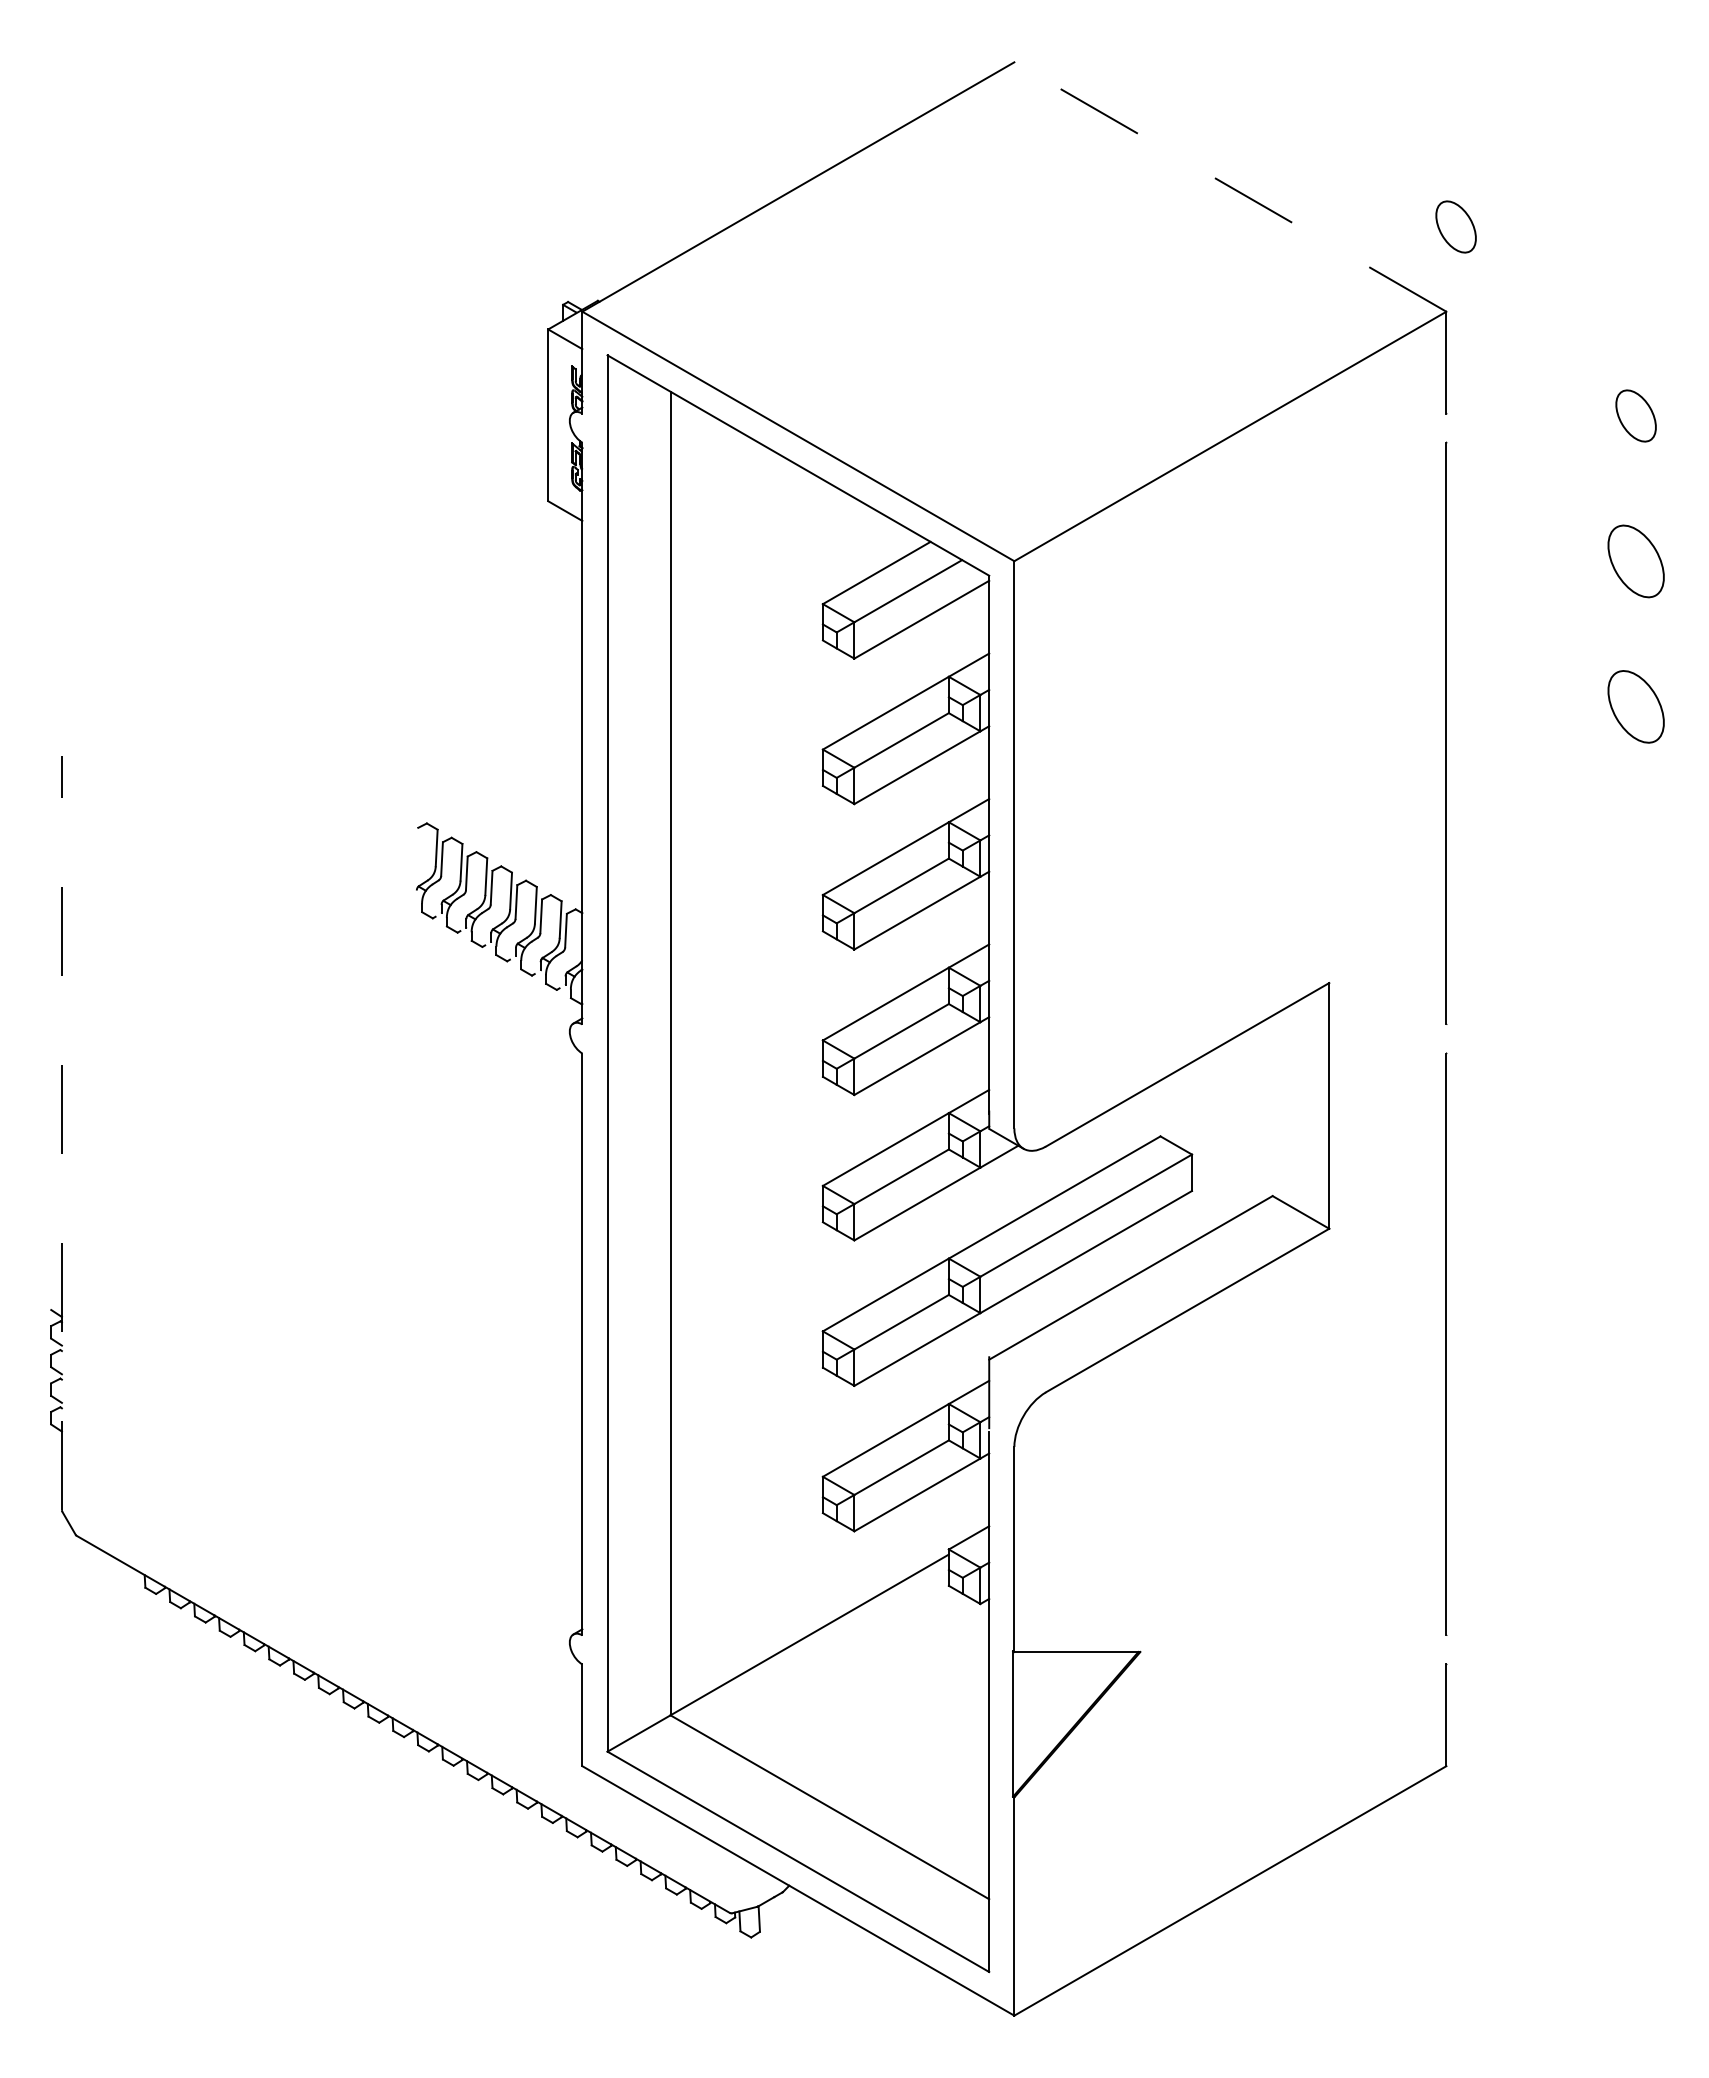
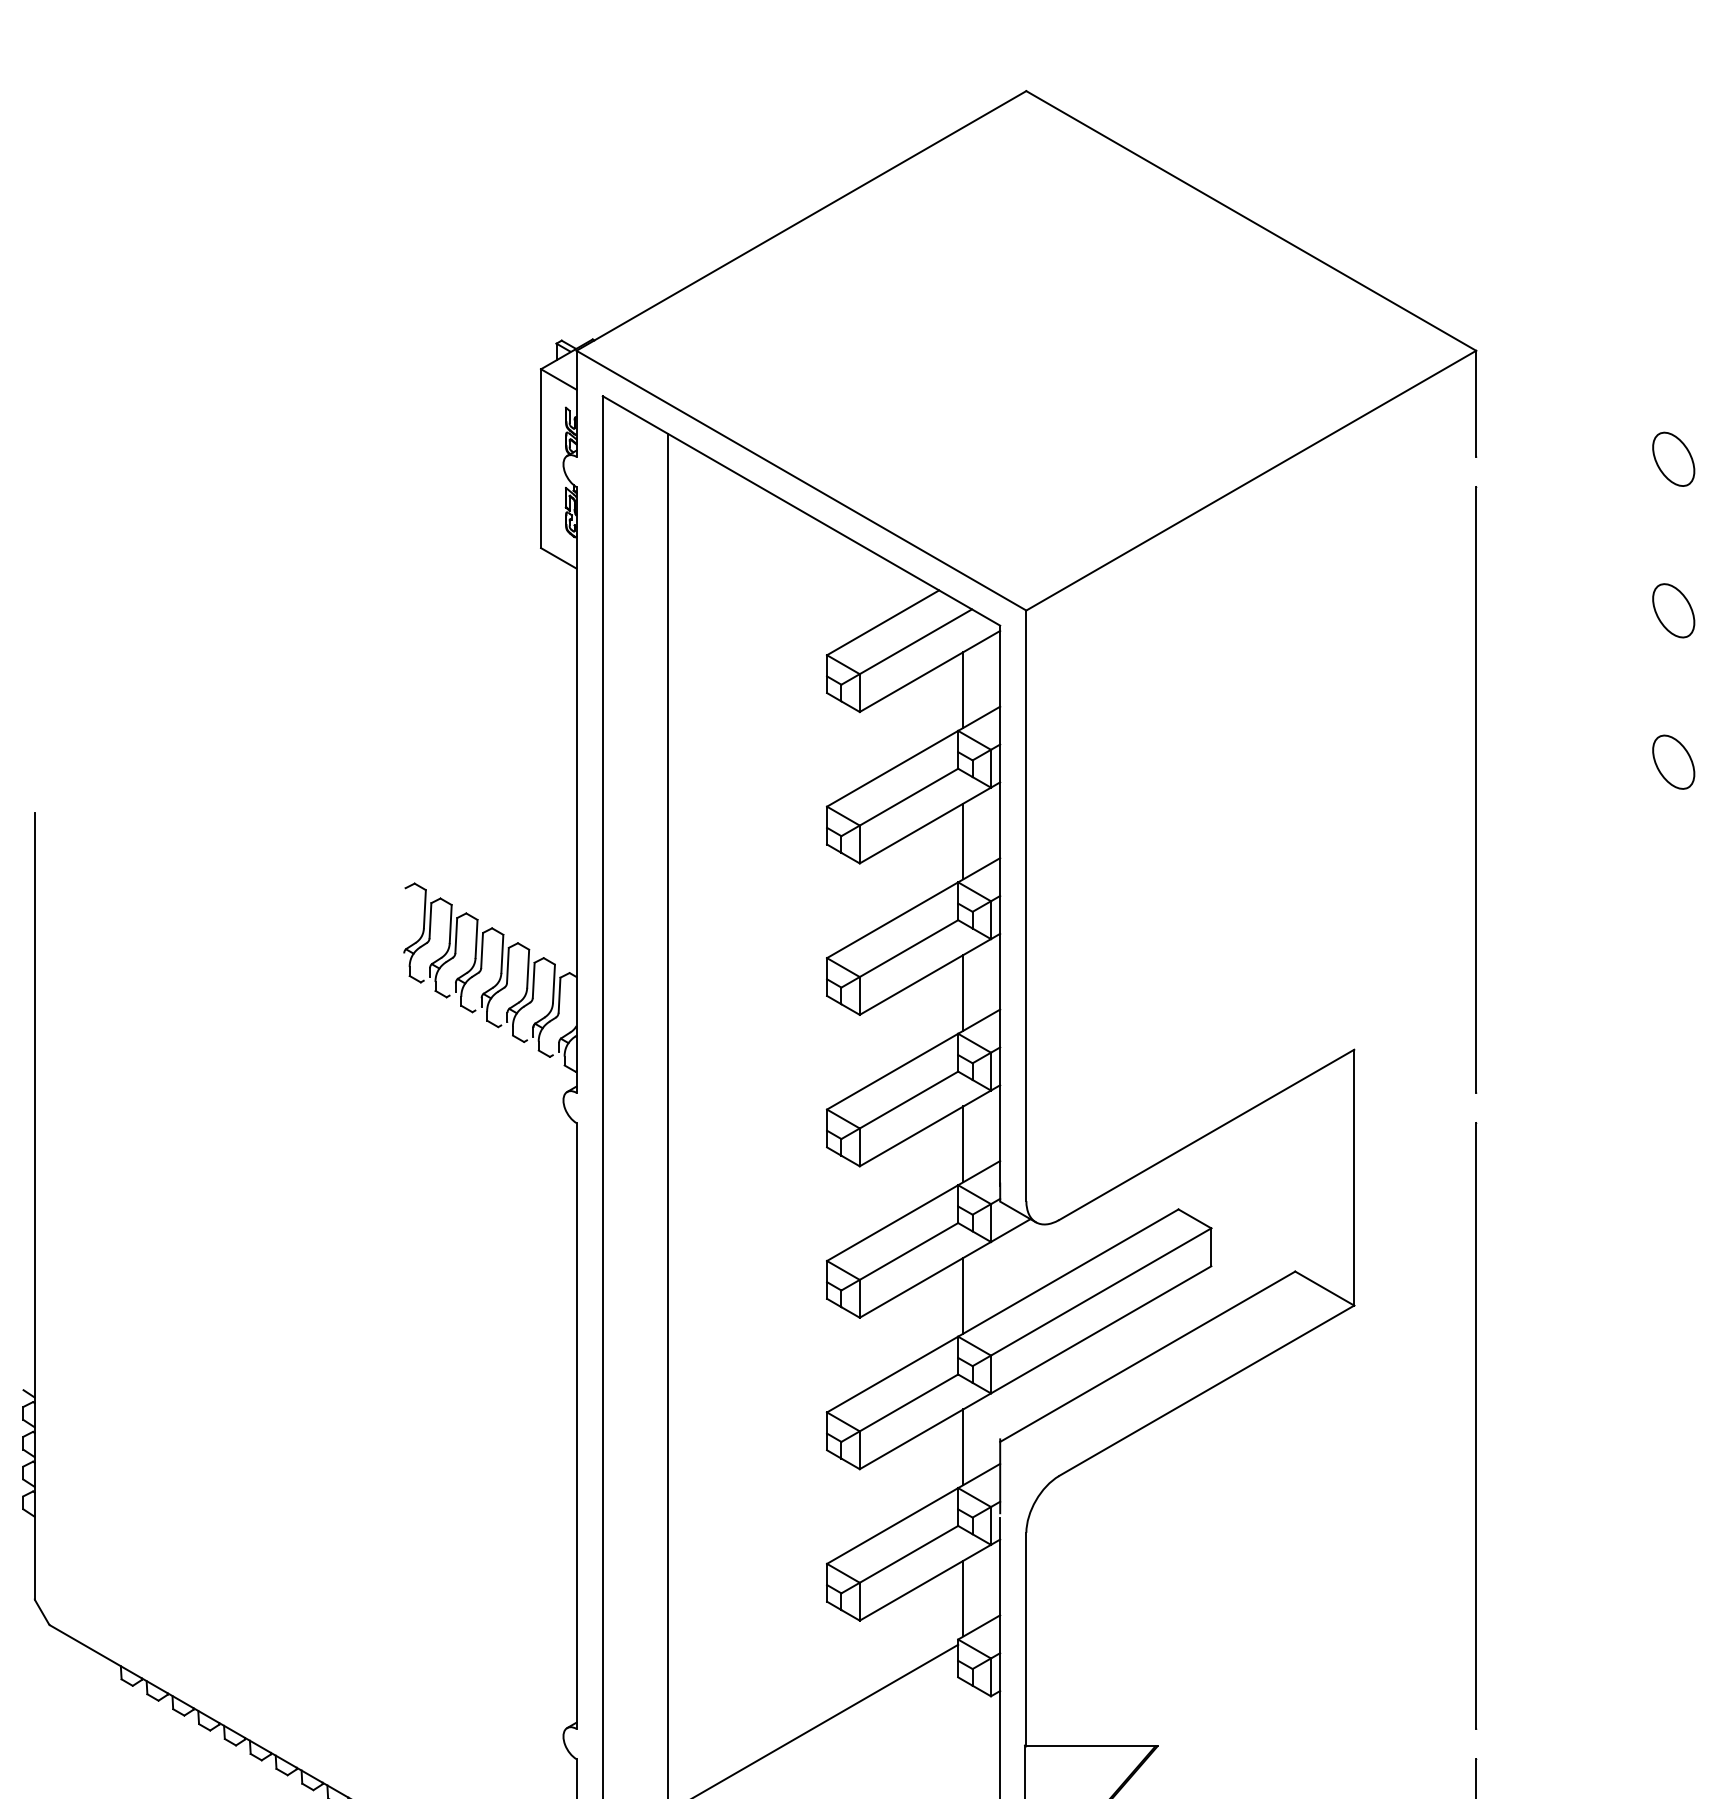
line: (1229, 186) -> (1250, 220), dashed -> solid
part: (1455, 226) -> (1485, 262), removed
part: (1635, 561) -> (1673, 610), size x0.71
line: (953, 637) -> (962, 689), added
part: (1635, 706) -> (1673, 761), size x0.71
line: (953, 782) -> (962, 840), added
line: (953, 928) -> (962, 992), added
line: (953, 1073) -> (962, 1143), added
line: (61, 1132) -> (34, 1205), dashed -> solid
line: (953, 1218) -> (962, 1294), added
line: (953, 1364) -> (962, 1446), added
line: (953, 1509) -> (962, 1597), added

